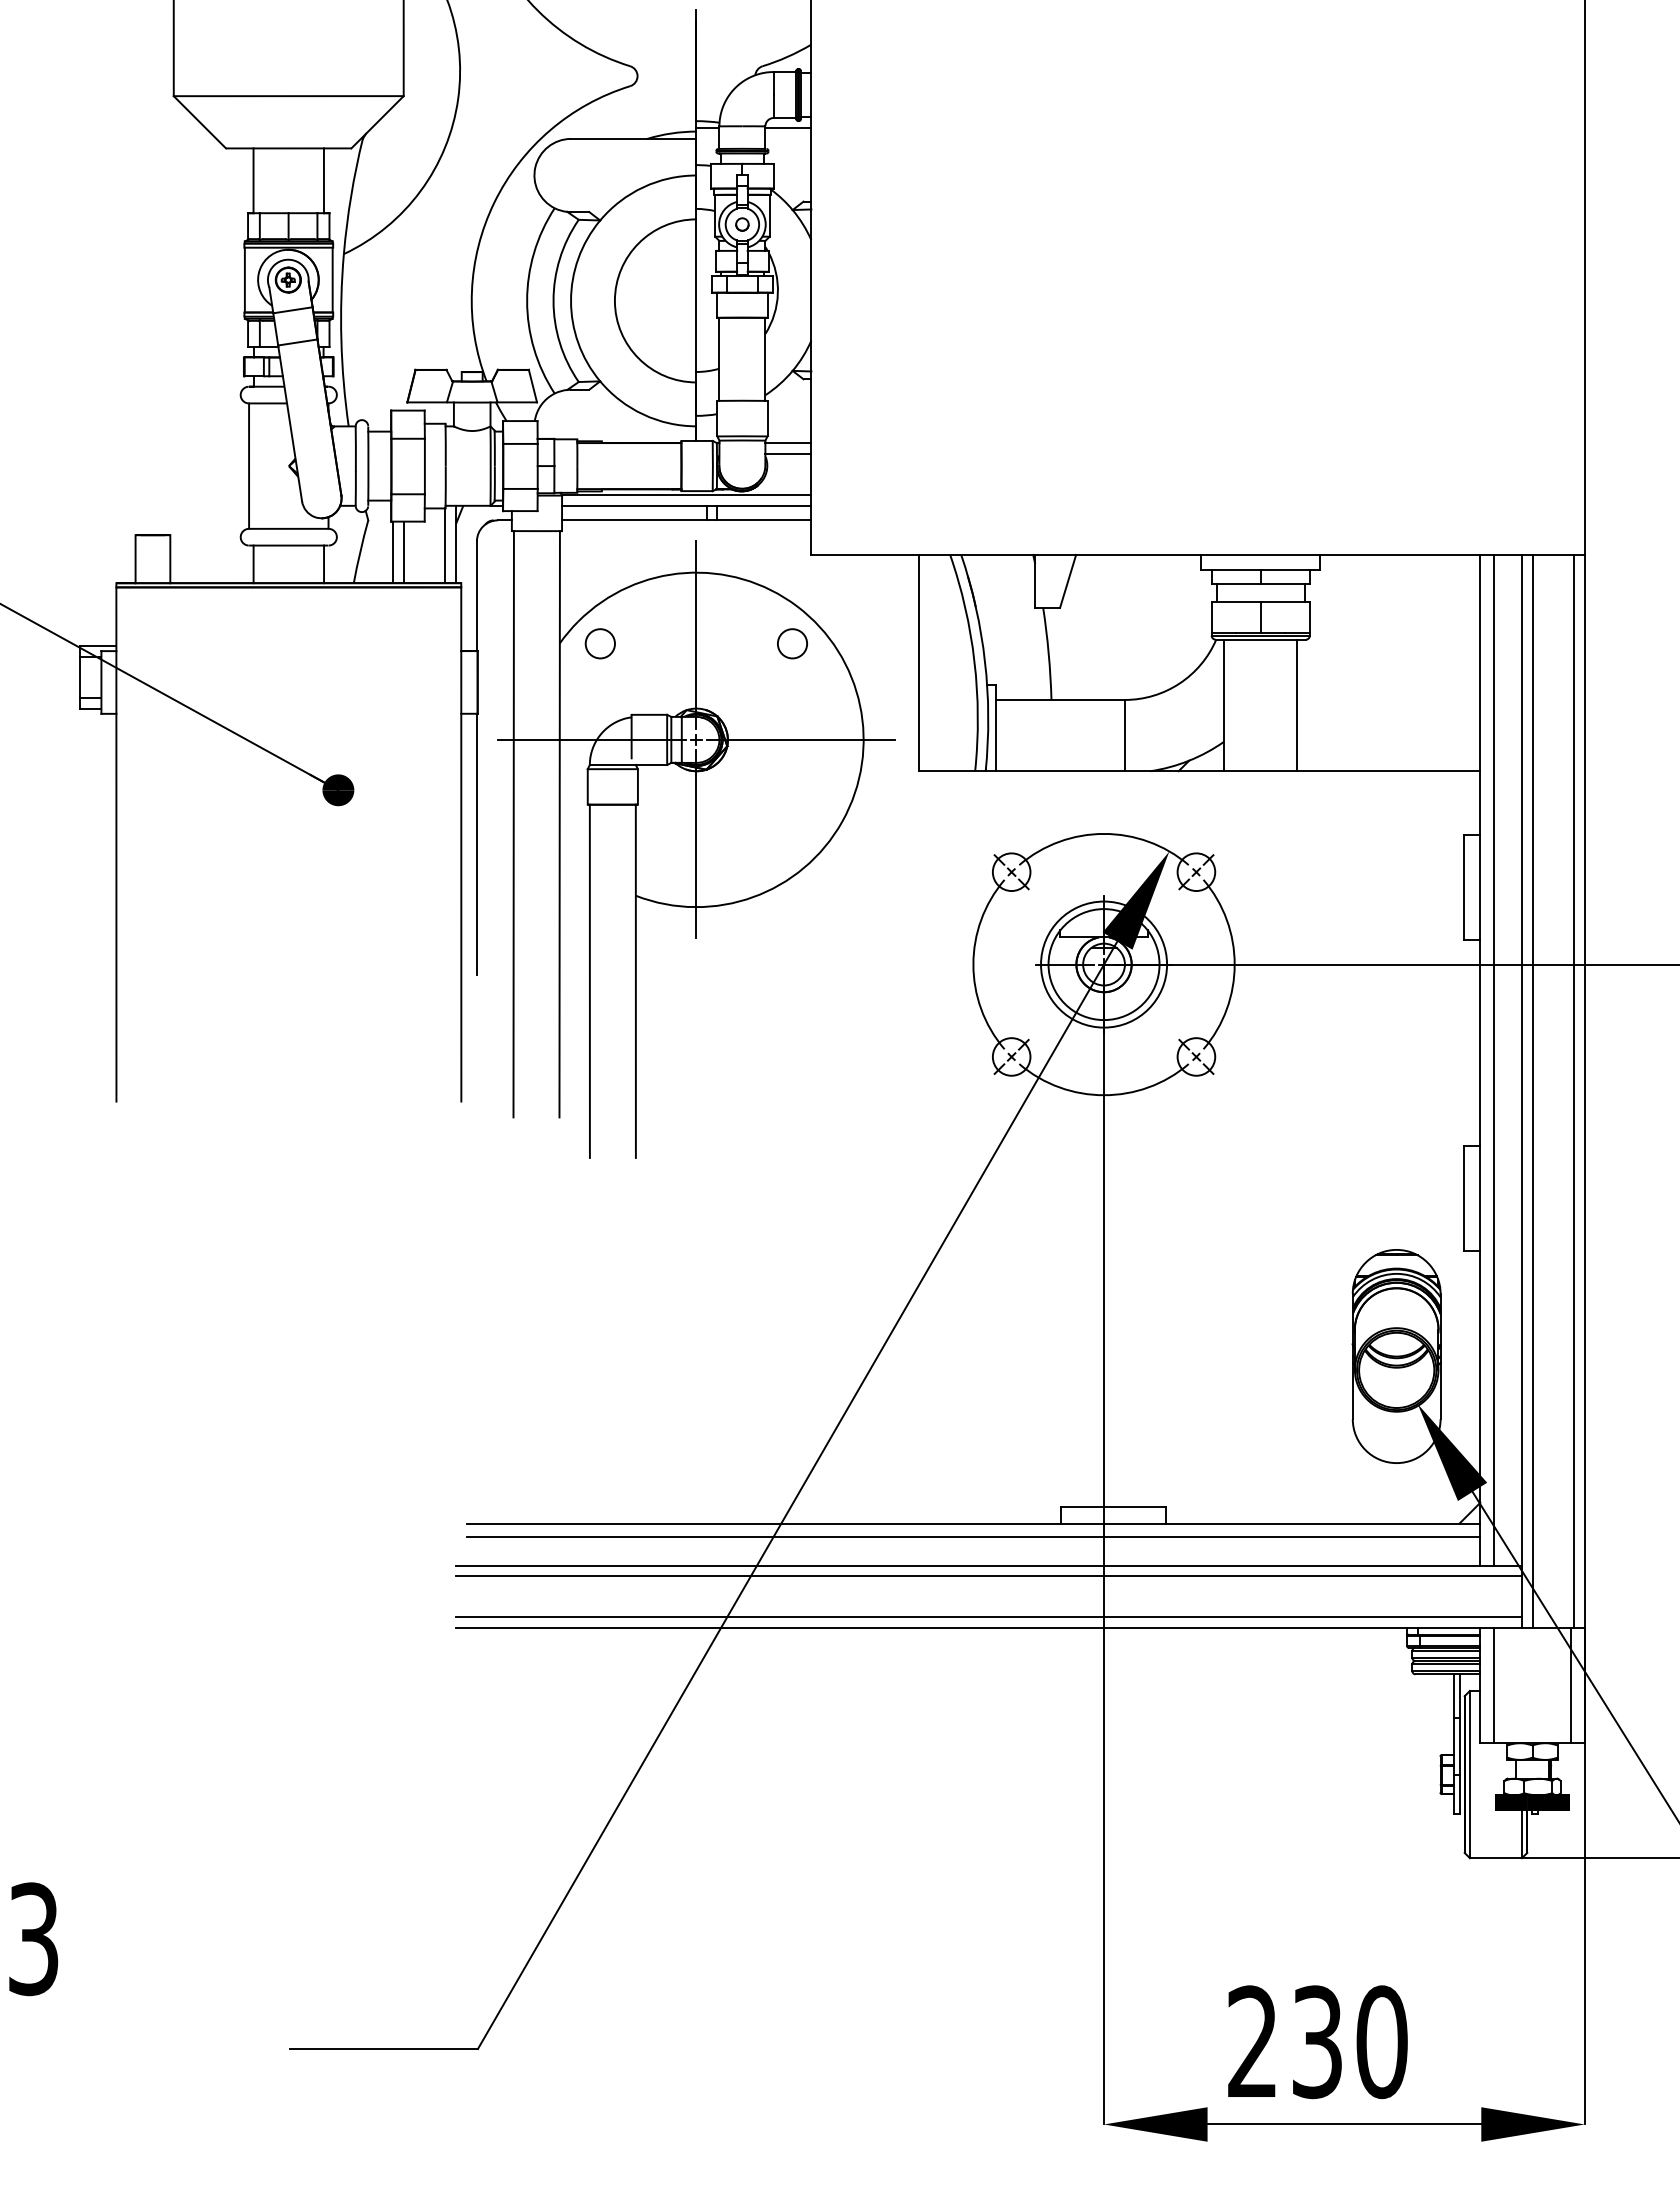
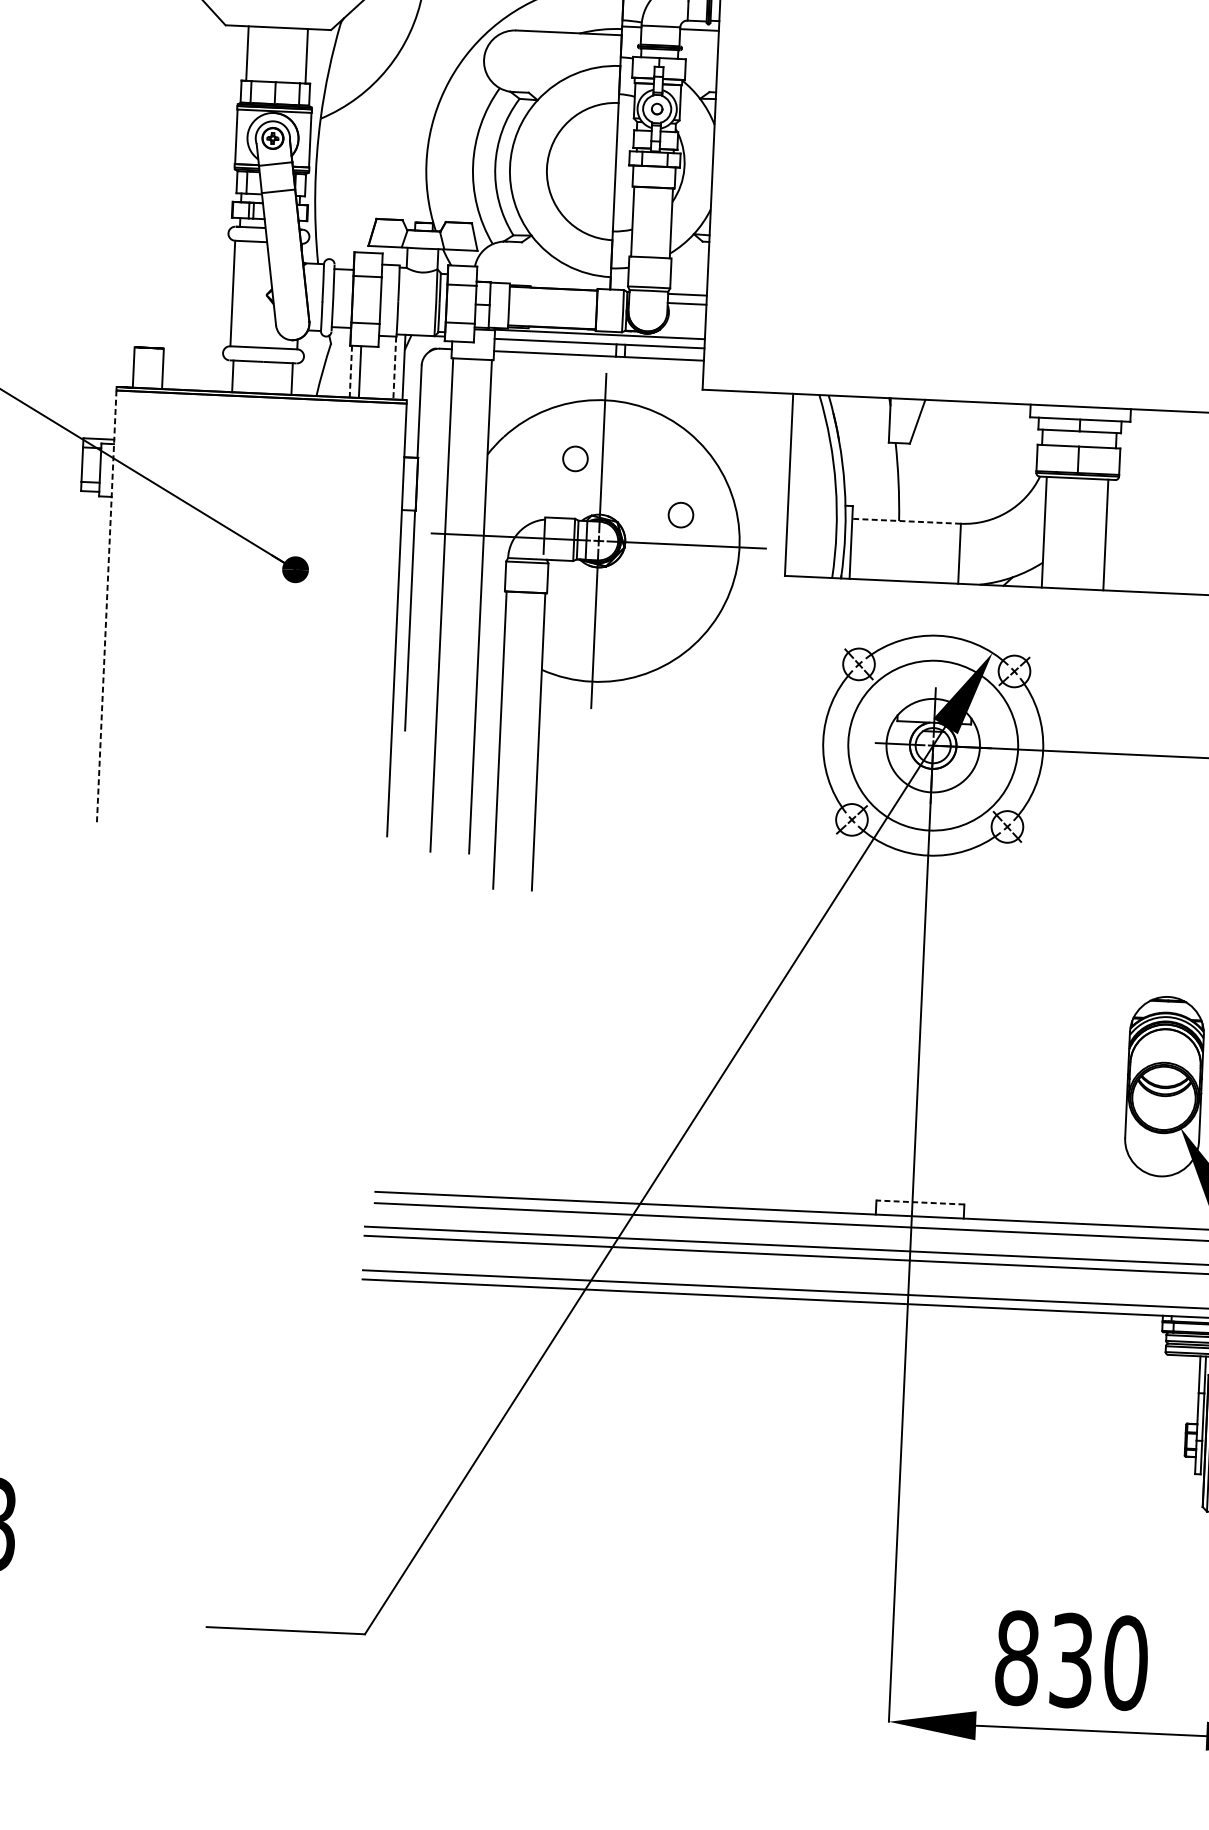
line: (445, 546) -> (395, 368), solid -> dashed
line: (393, 552) -> (351, 371), solid -> dashed
circle: (599, 643) -> (574, 458), moved
circle: (792, 643) -> (680, 514), moved
line: (1060, 699) -> (906, 520), solid -> dashed
line: (116, 845) -> (106, 607), solid -> dashed
circle: (1104, 964) -> (933, 745), size x1.6
line: (1112, 1507) -> (919, 1202), solid -> dashed
text: (1252, 2042) -> (1016, 1658), 230 -> 830

